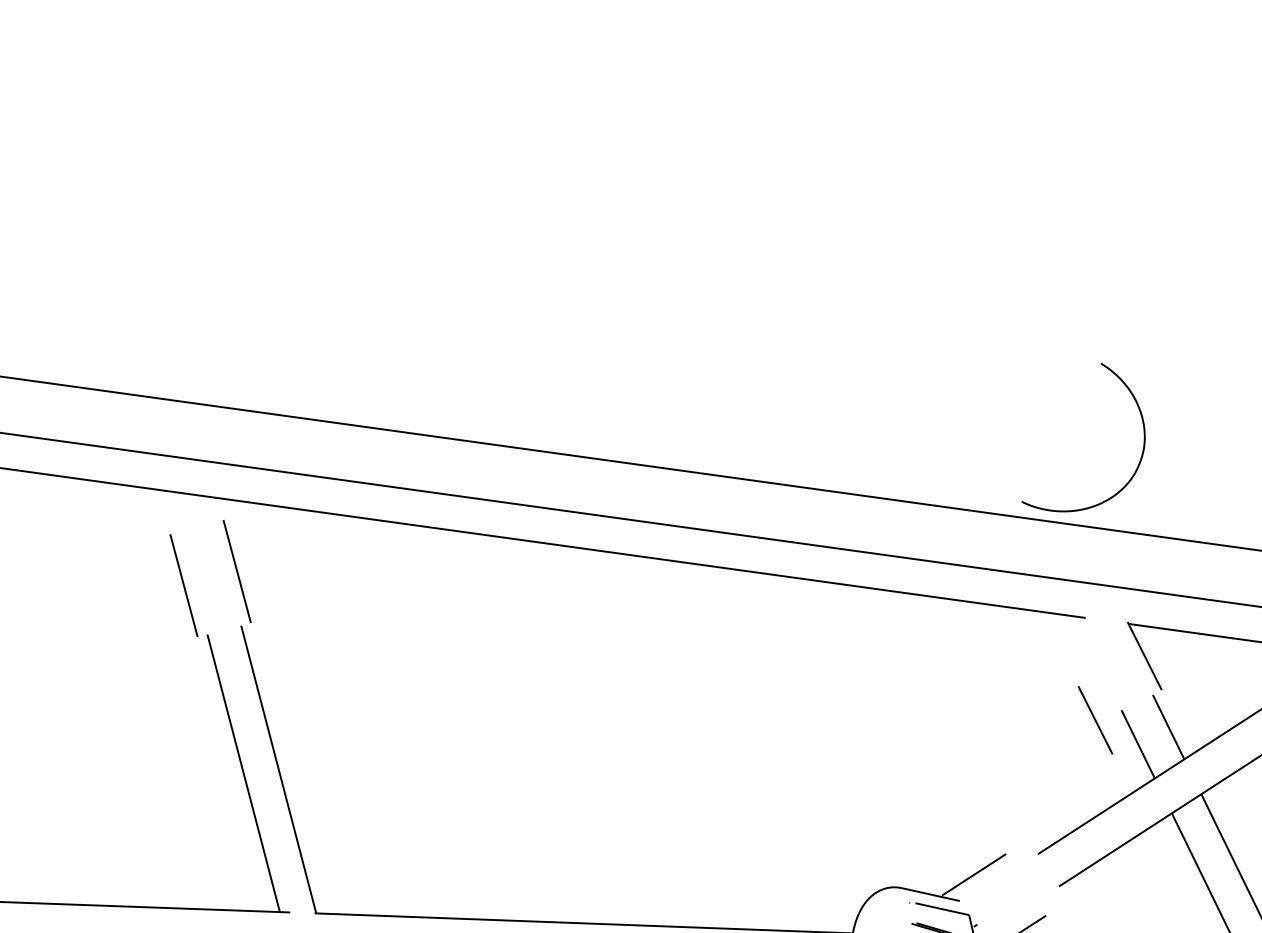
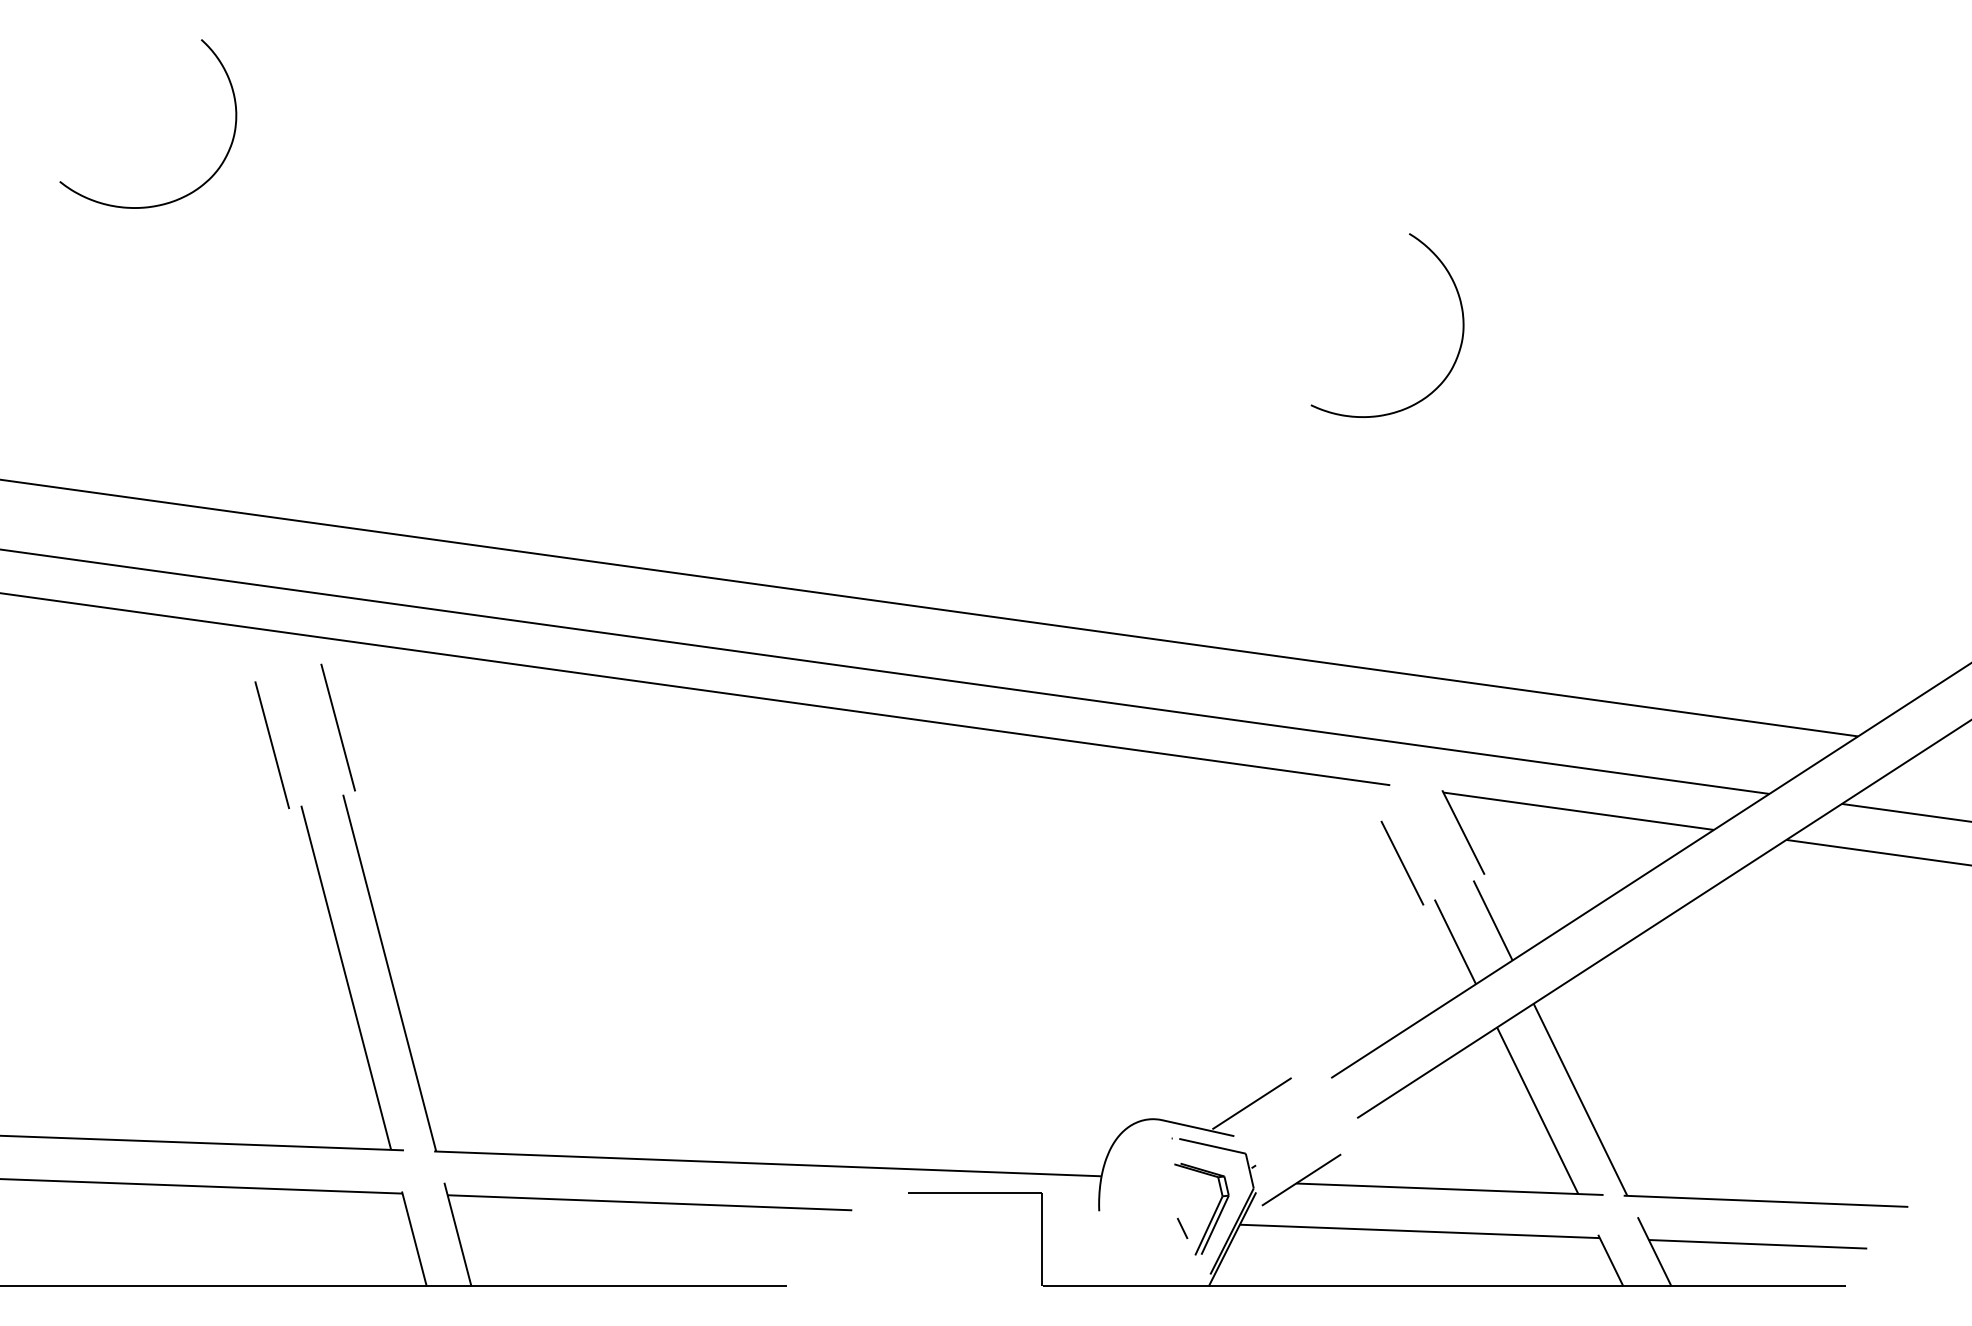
curve: (107, 144) -> (177, 198), added
curve: (1143, 447) -> (1461, 337), moved
line: (1095, 719) -> (1402, 862), moved

